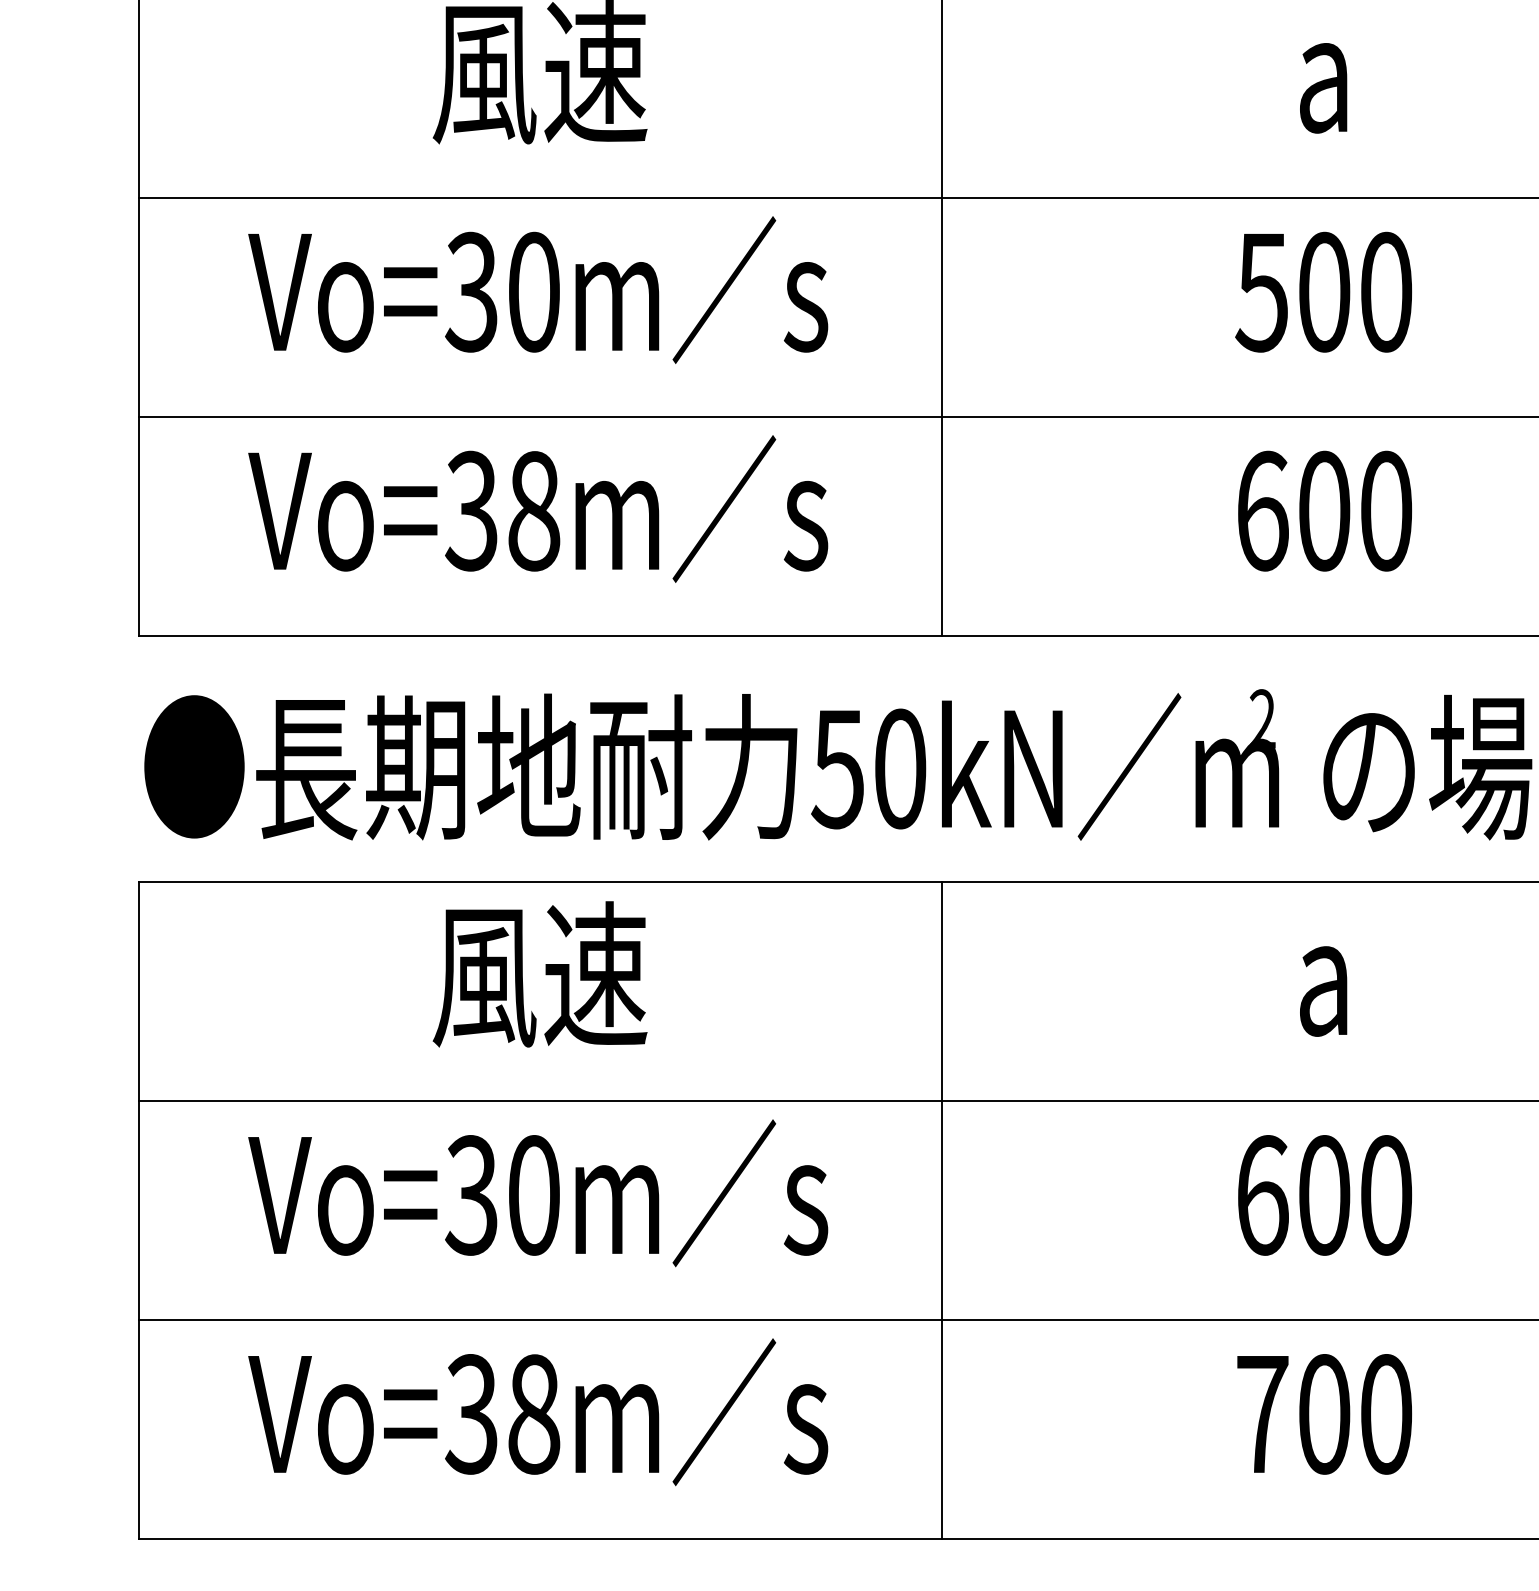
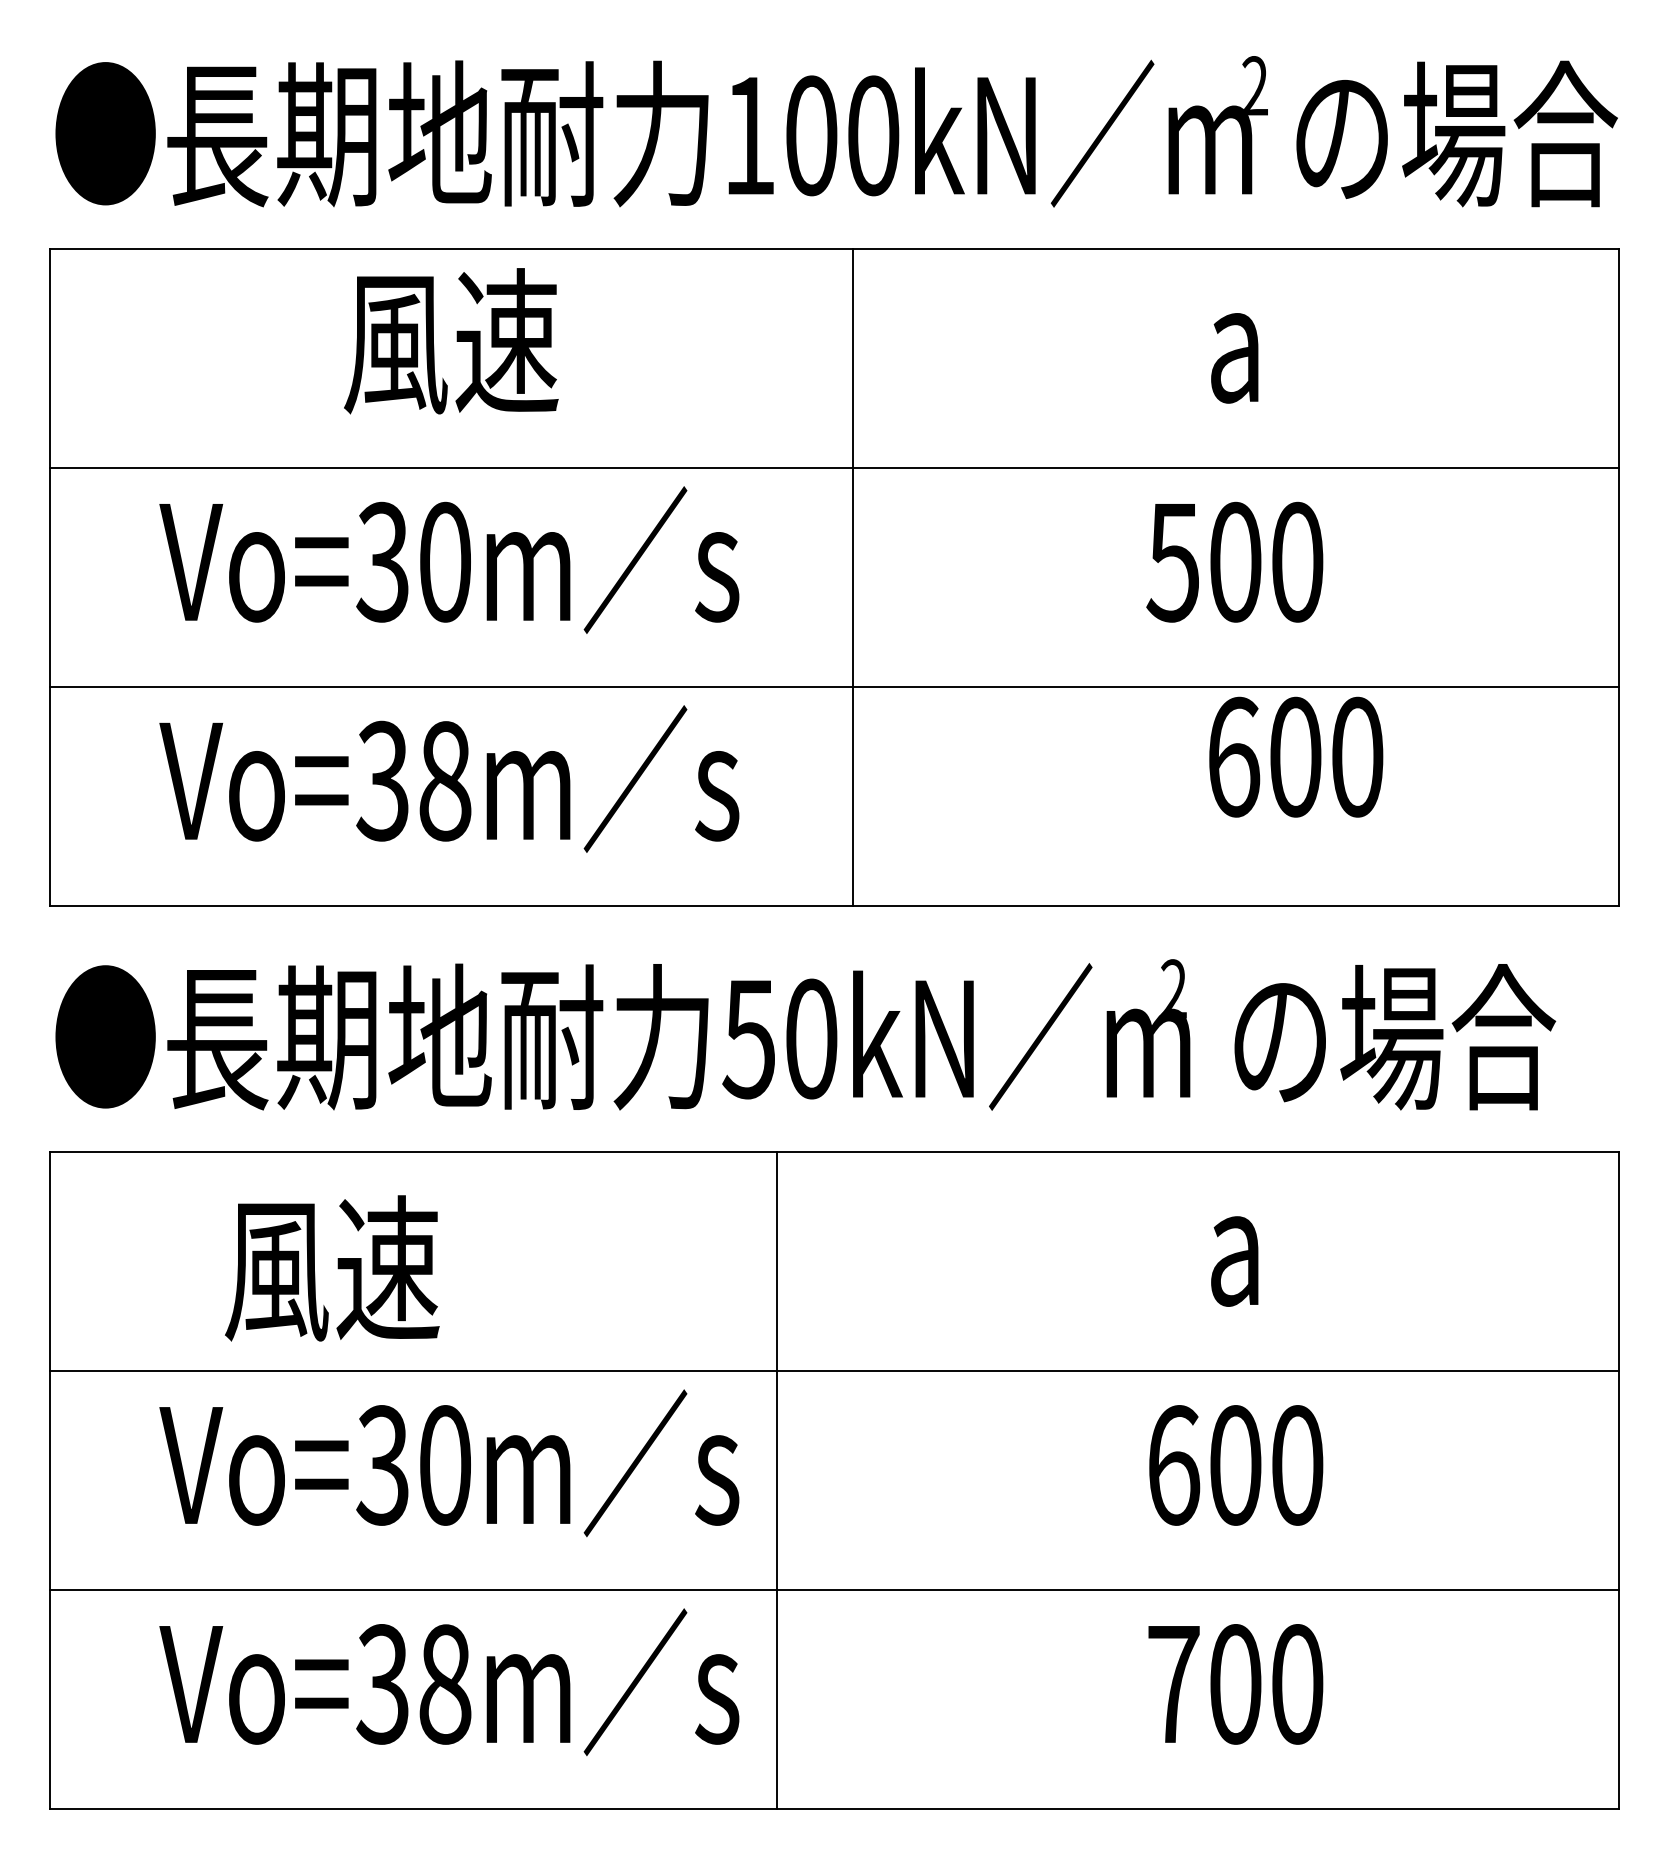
text: (1325, 510) -> (1296, 756), moved
text: (540, 974) -> (332, 1268), moved
line: (941, 1210) -> (776, 1480), moved

